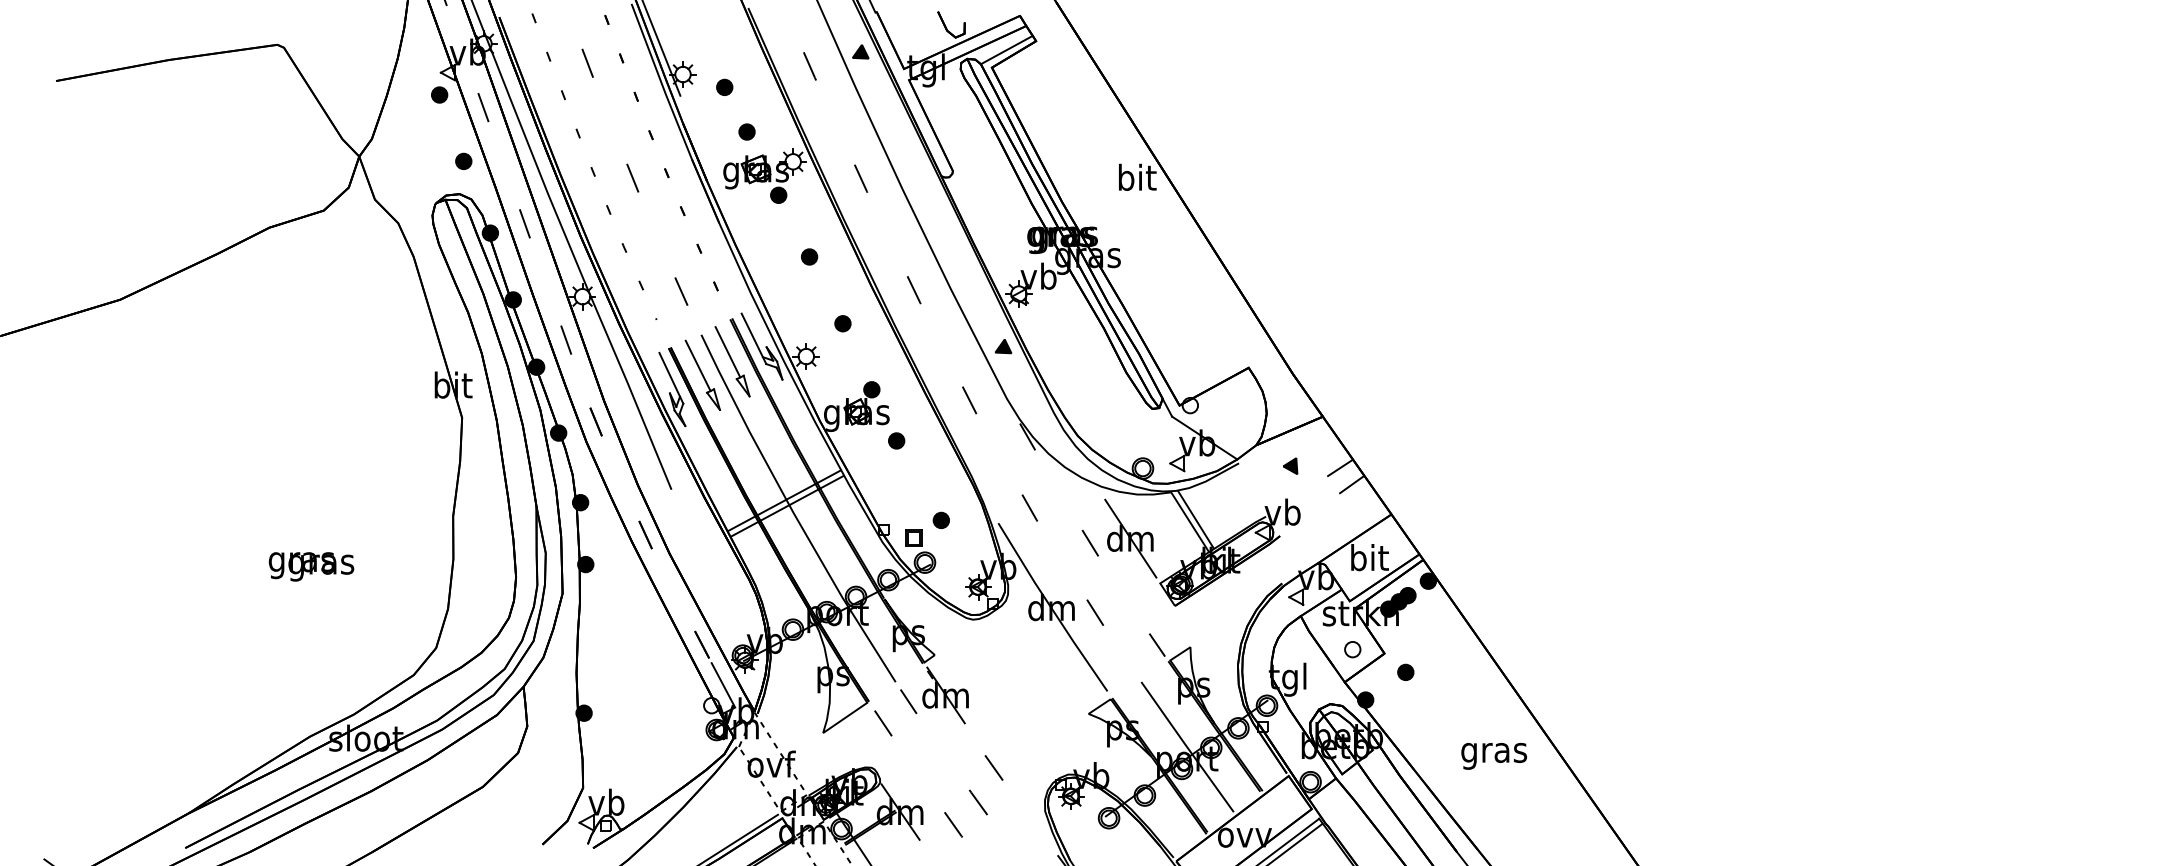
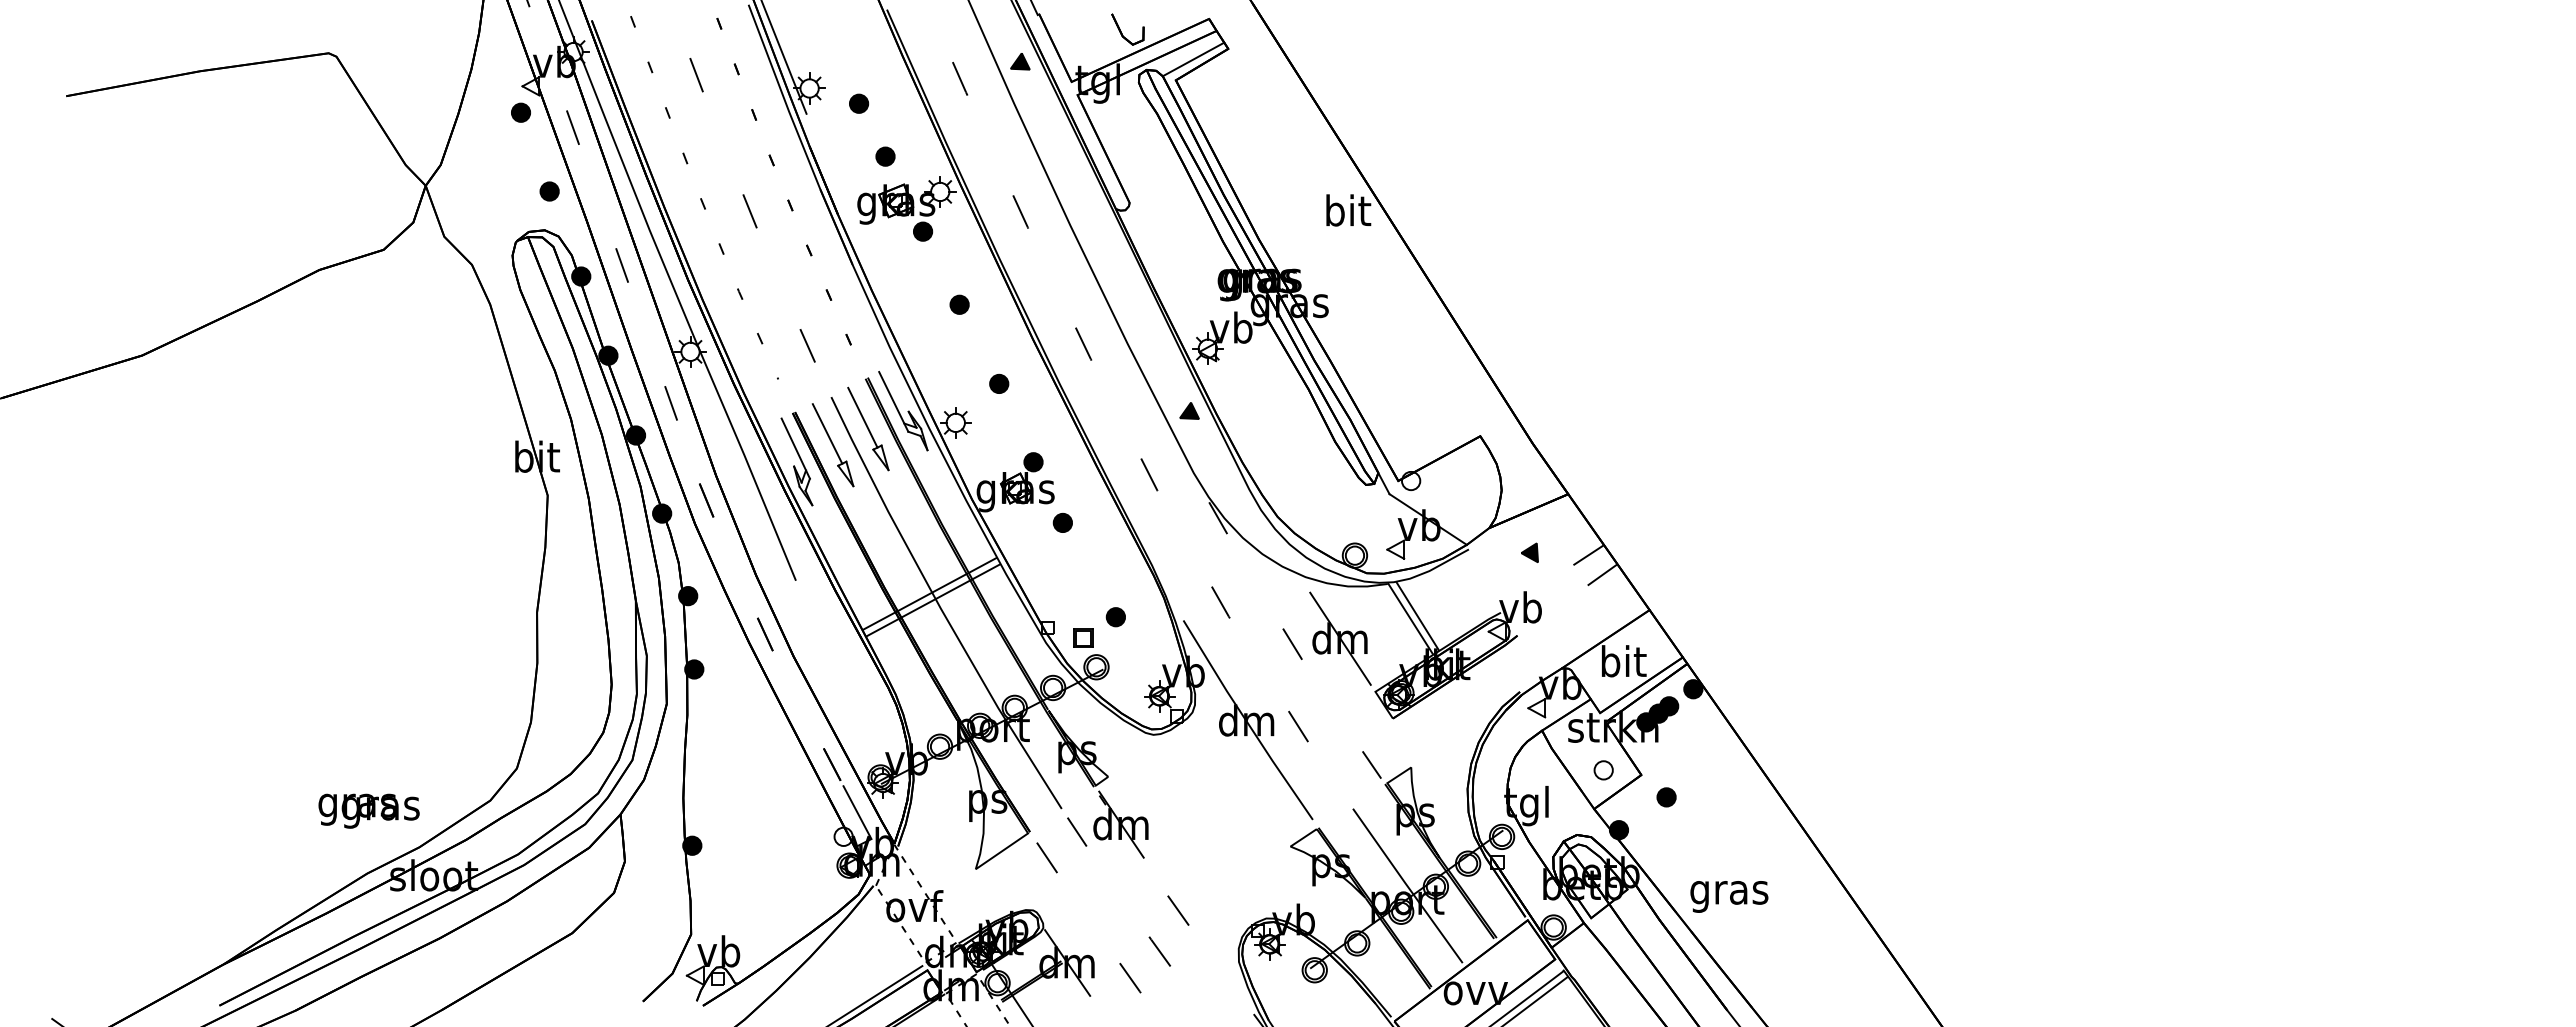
text: (310, 566) -> (368, 810), moved
text: (1494, 756) -> (1729, 896), moved

